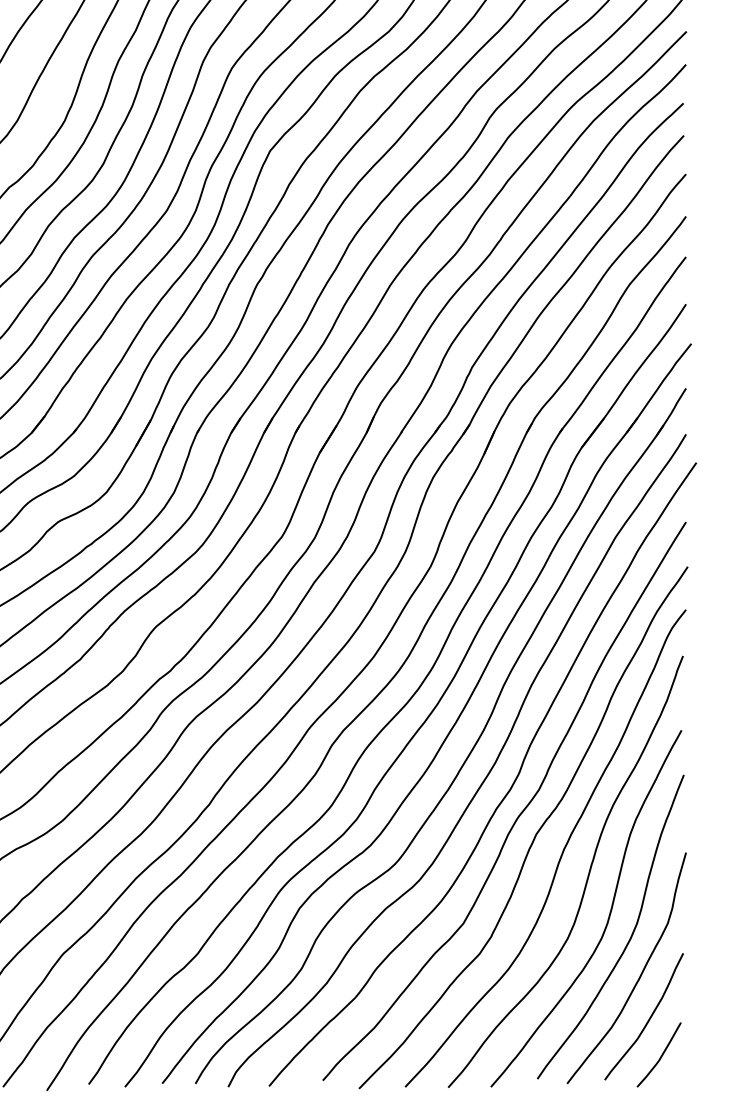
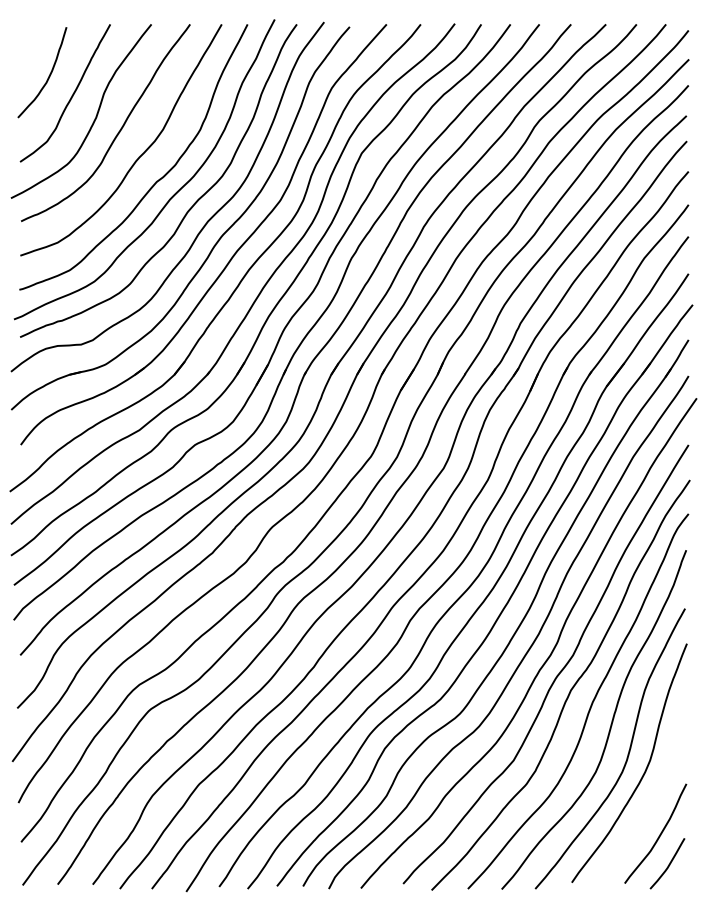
curve: (640, 974) -> (652, 800), removed

